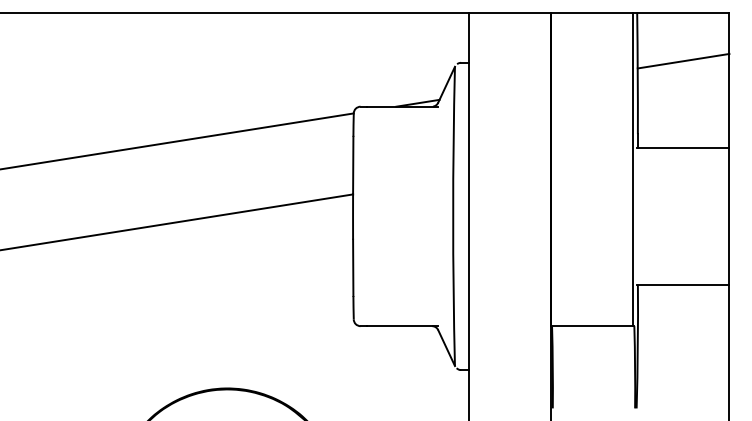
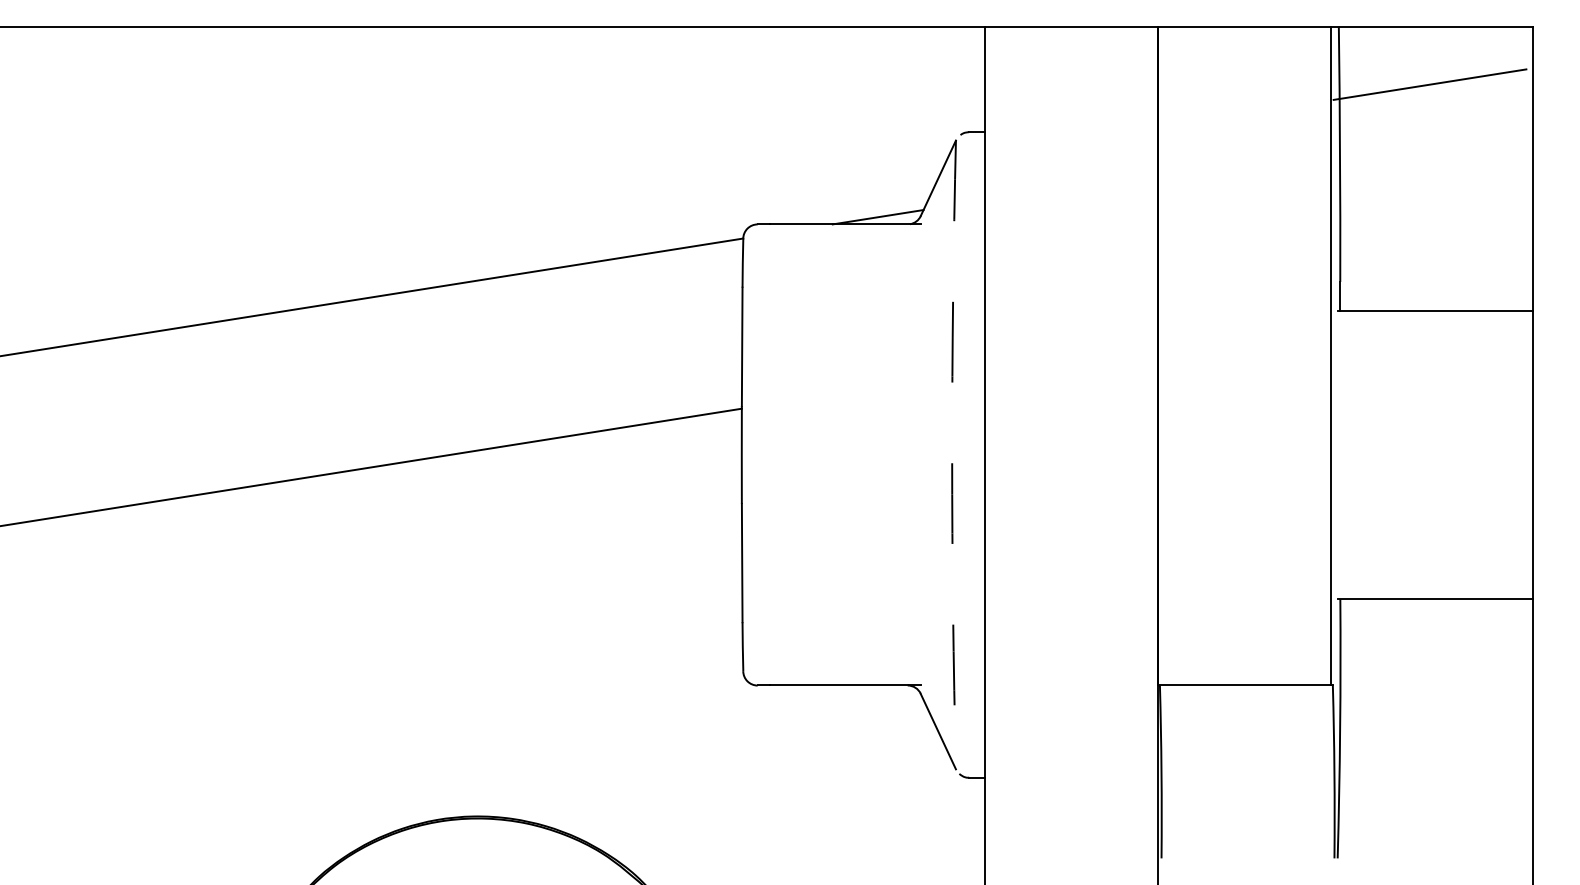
line: (683, 60) -> (1429, 83), moved
arc: (453, 216) -> (952, 455), solid -> dashed

